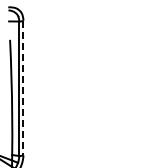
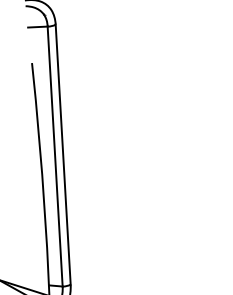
line: (23, 88) -> (63, 155), dashed -> solid

